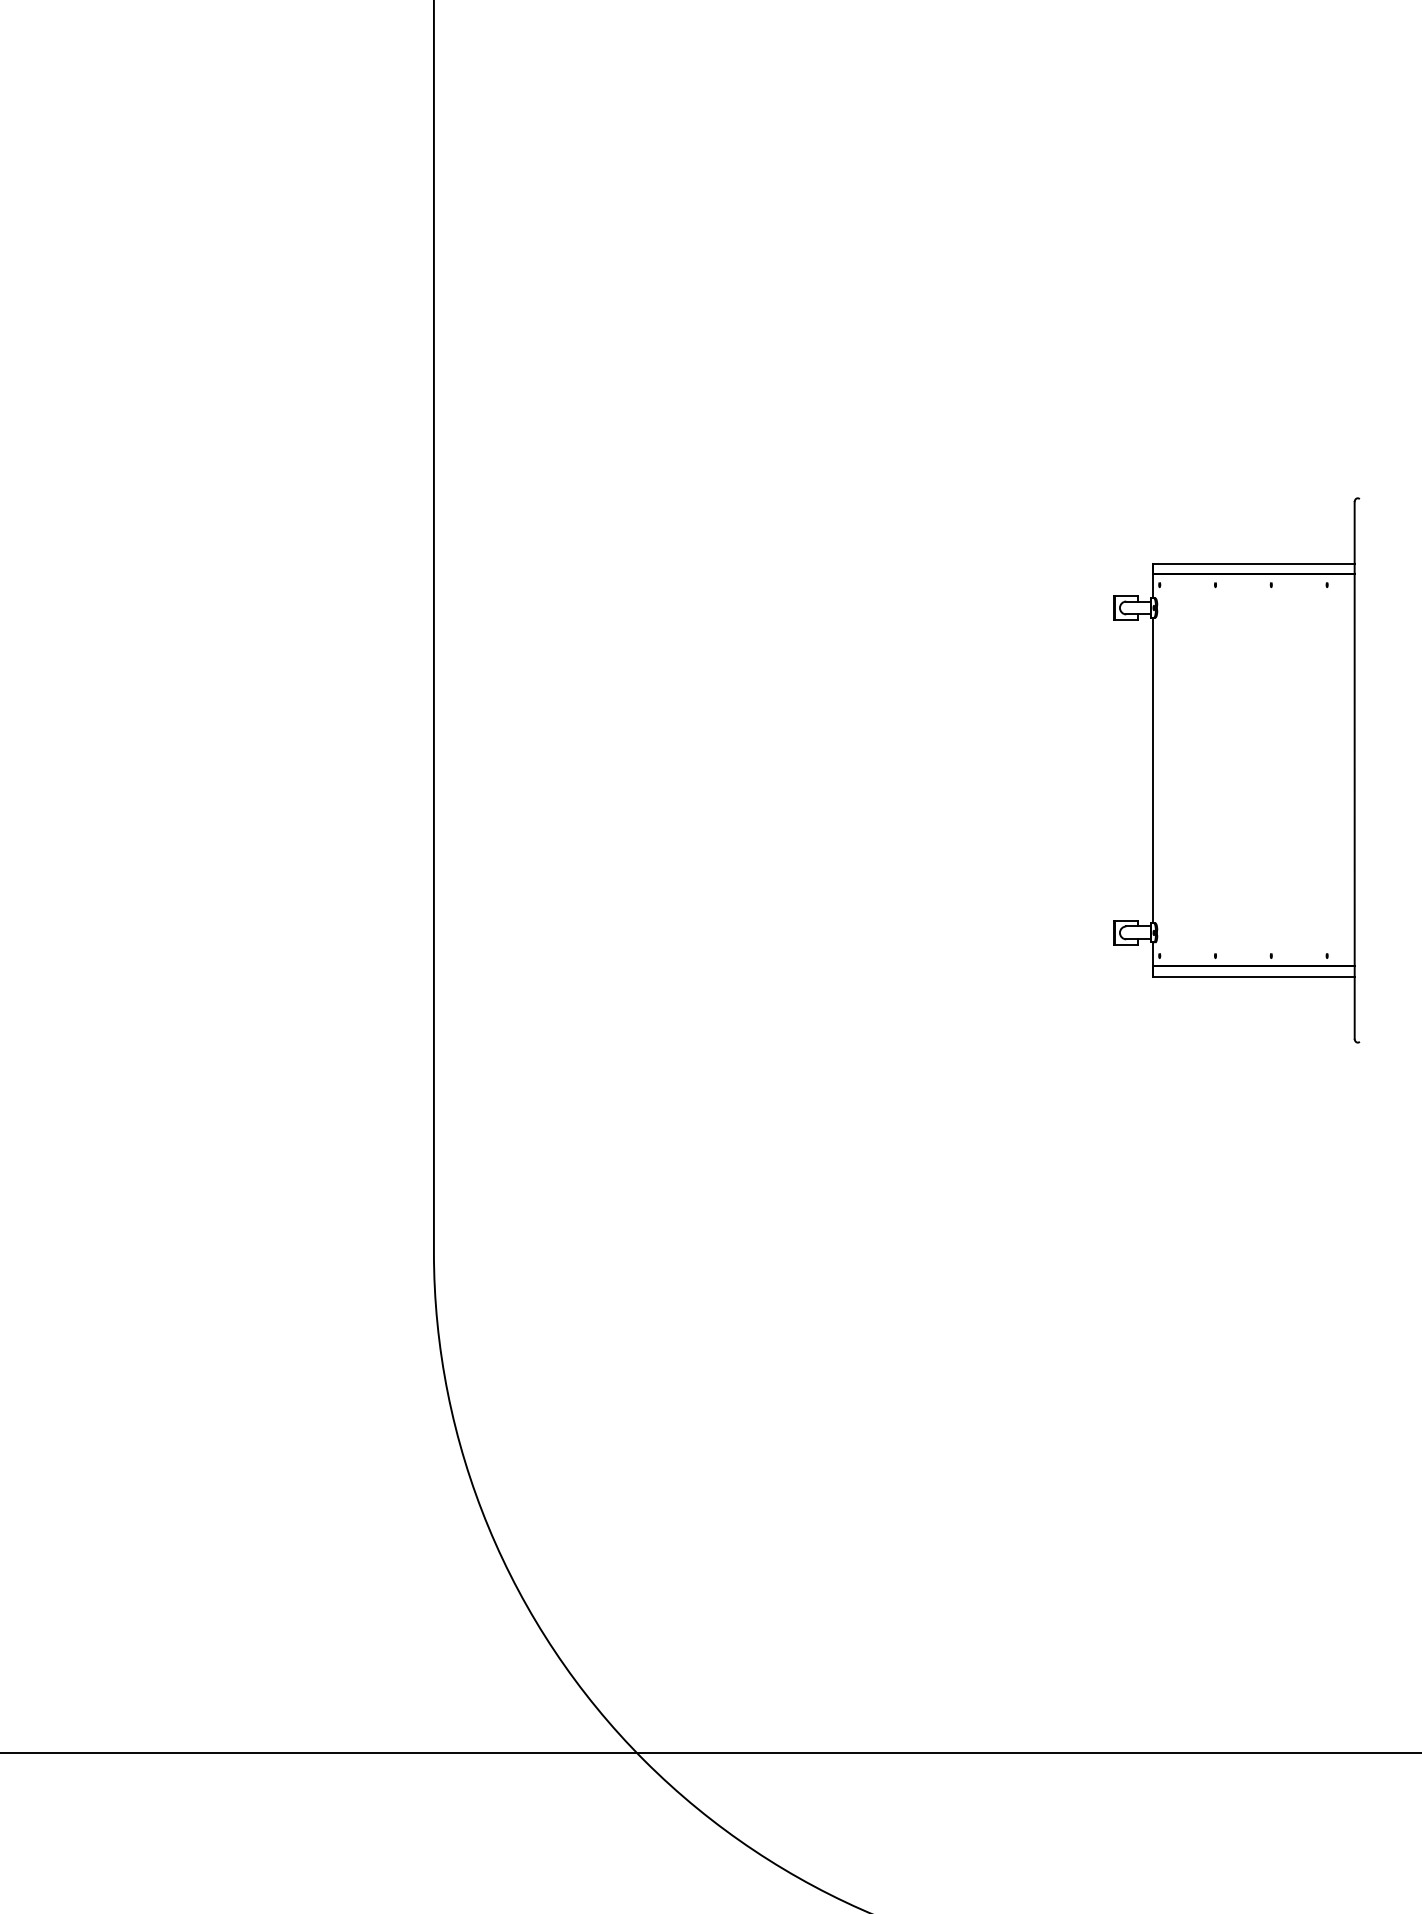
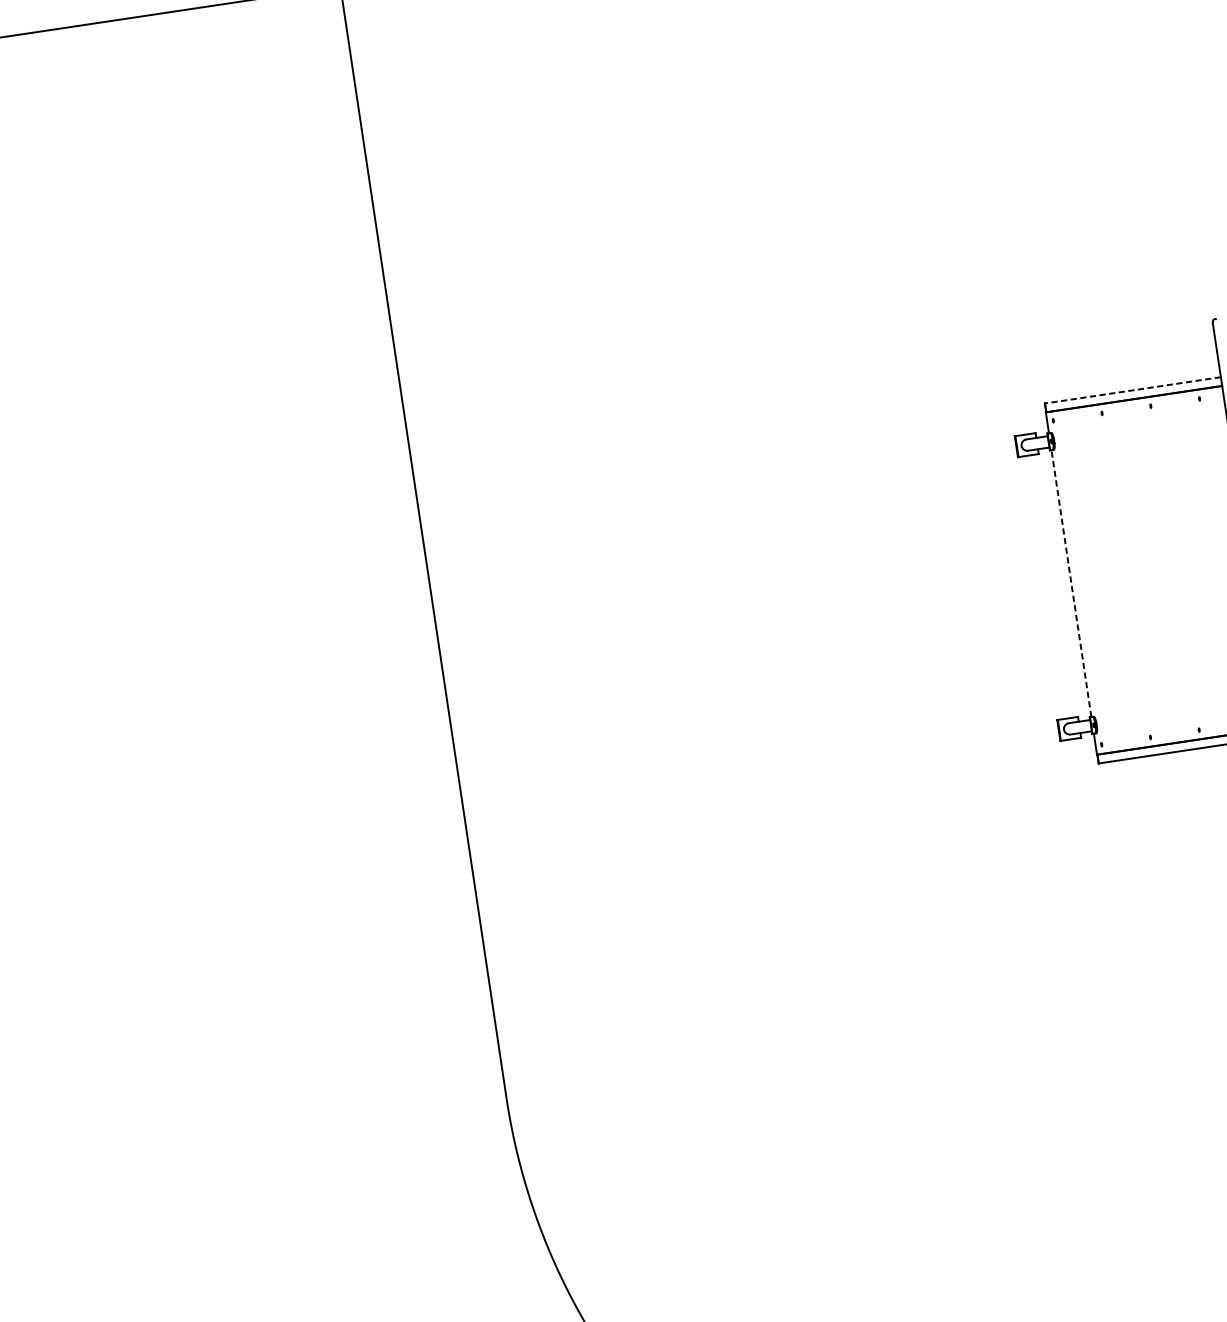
line: (1253, 564) -> (1132, 390), solid -> dashed
line: (1152, 770) -> (1071, 583), solid -> dashed

